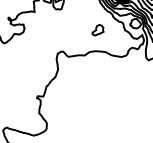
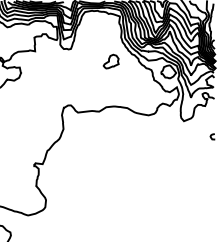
part: (97, 30) -> (110, 61), moved

